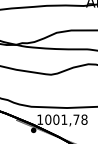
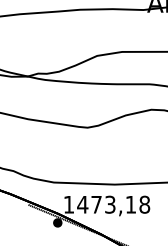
text: (62, 119) -> (107, 204), 1001,78 -> 1473,18

